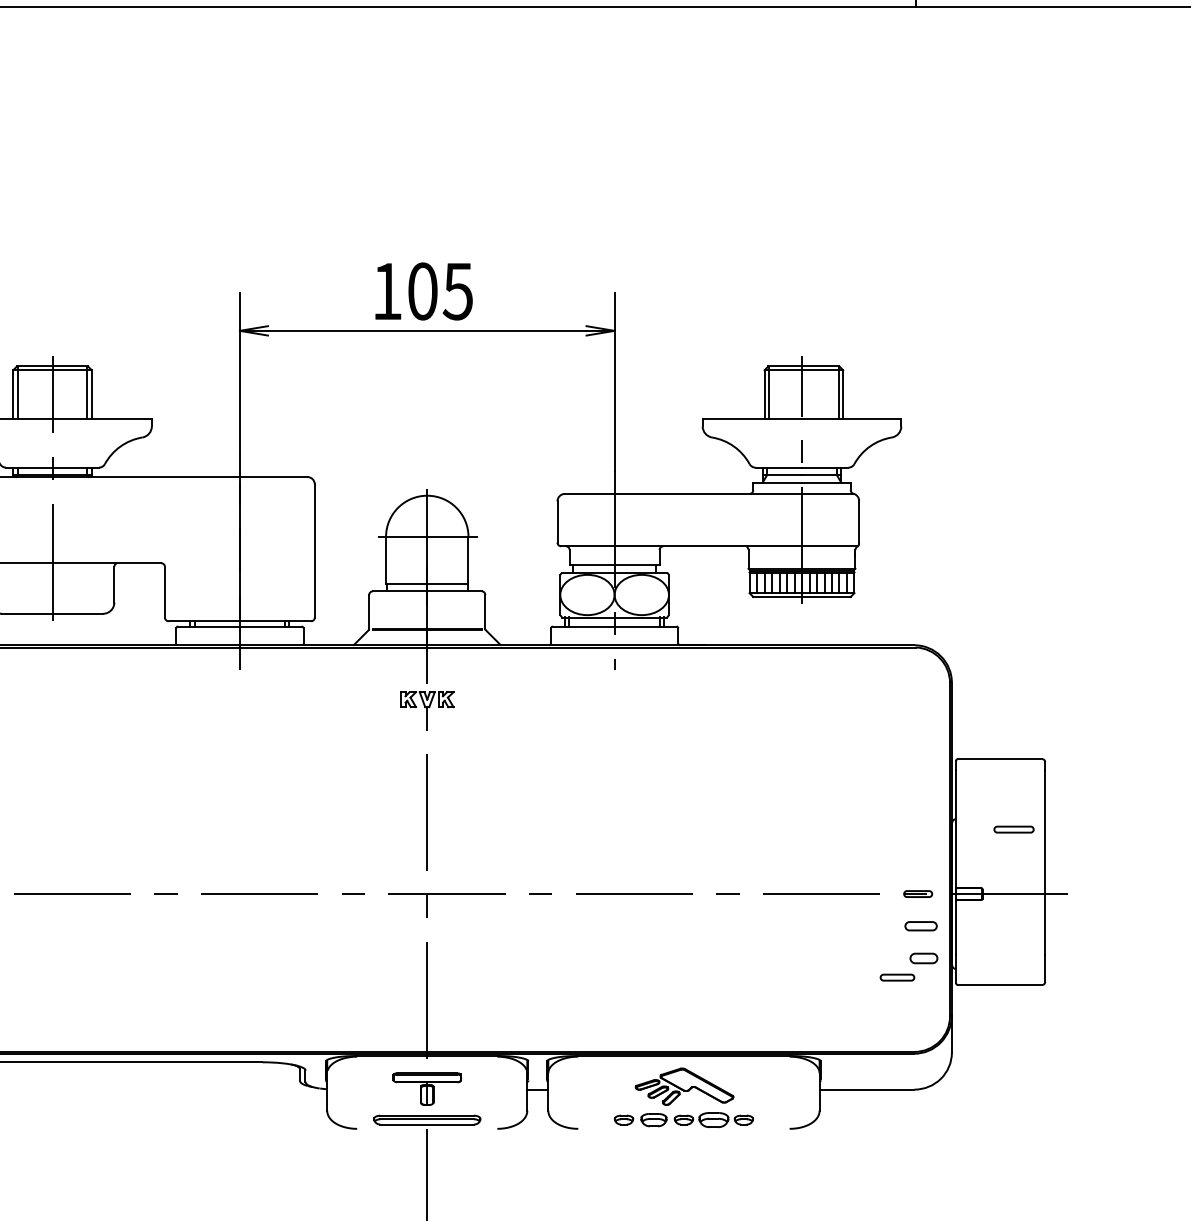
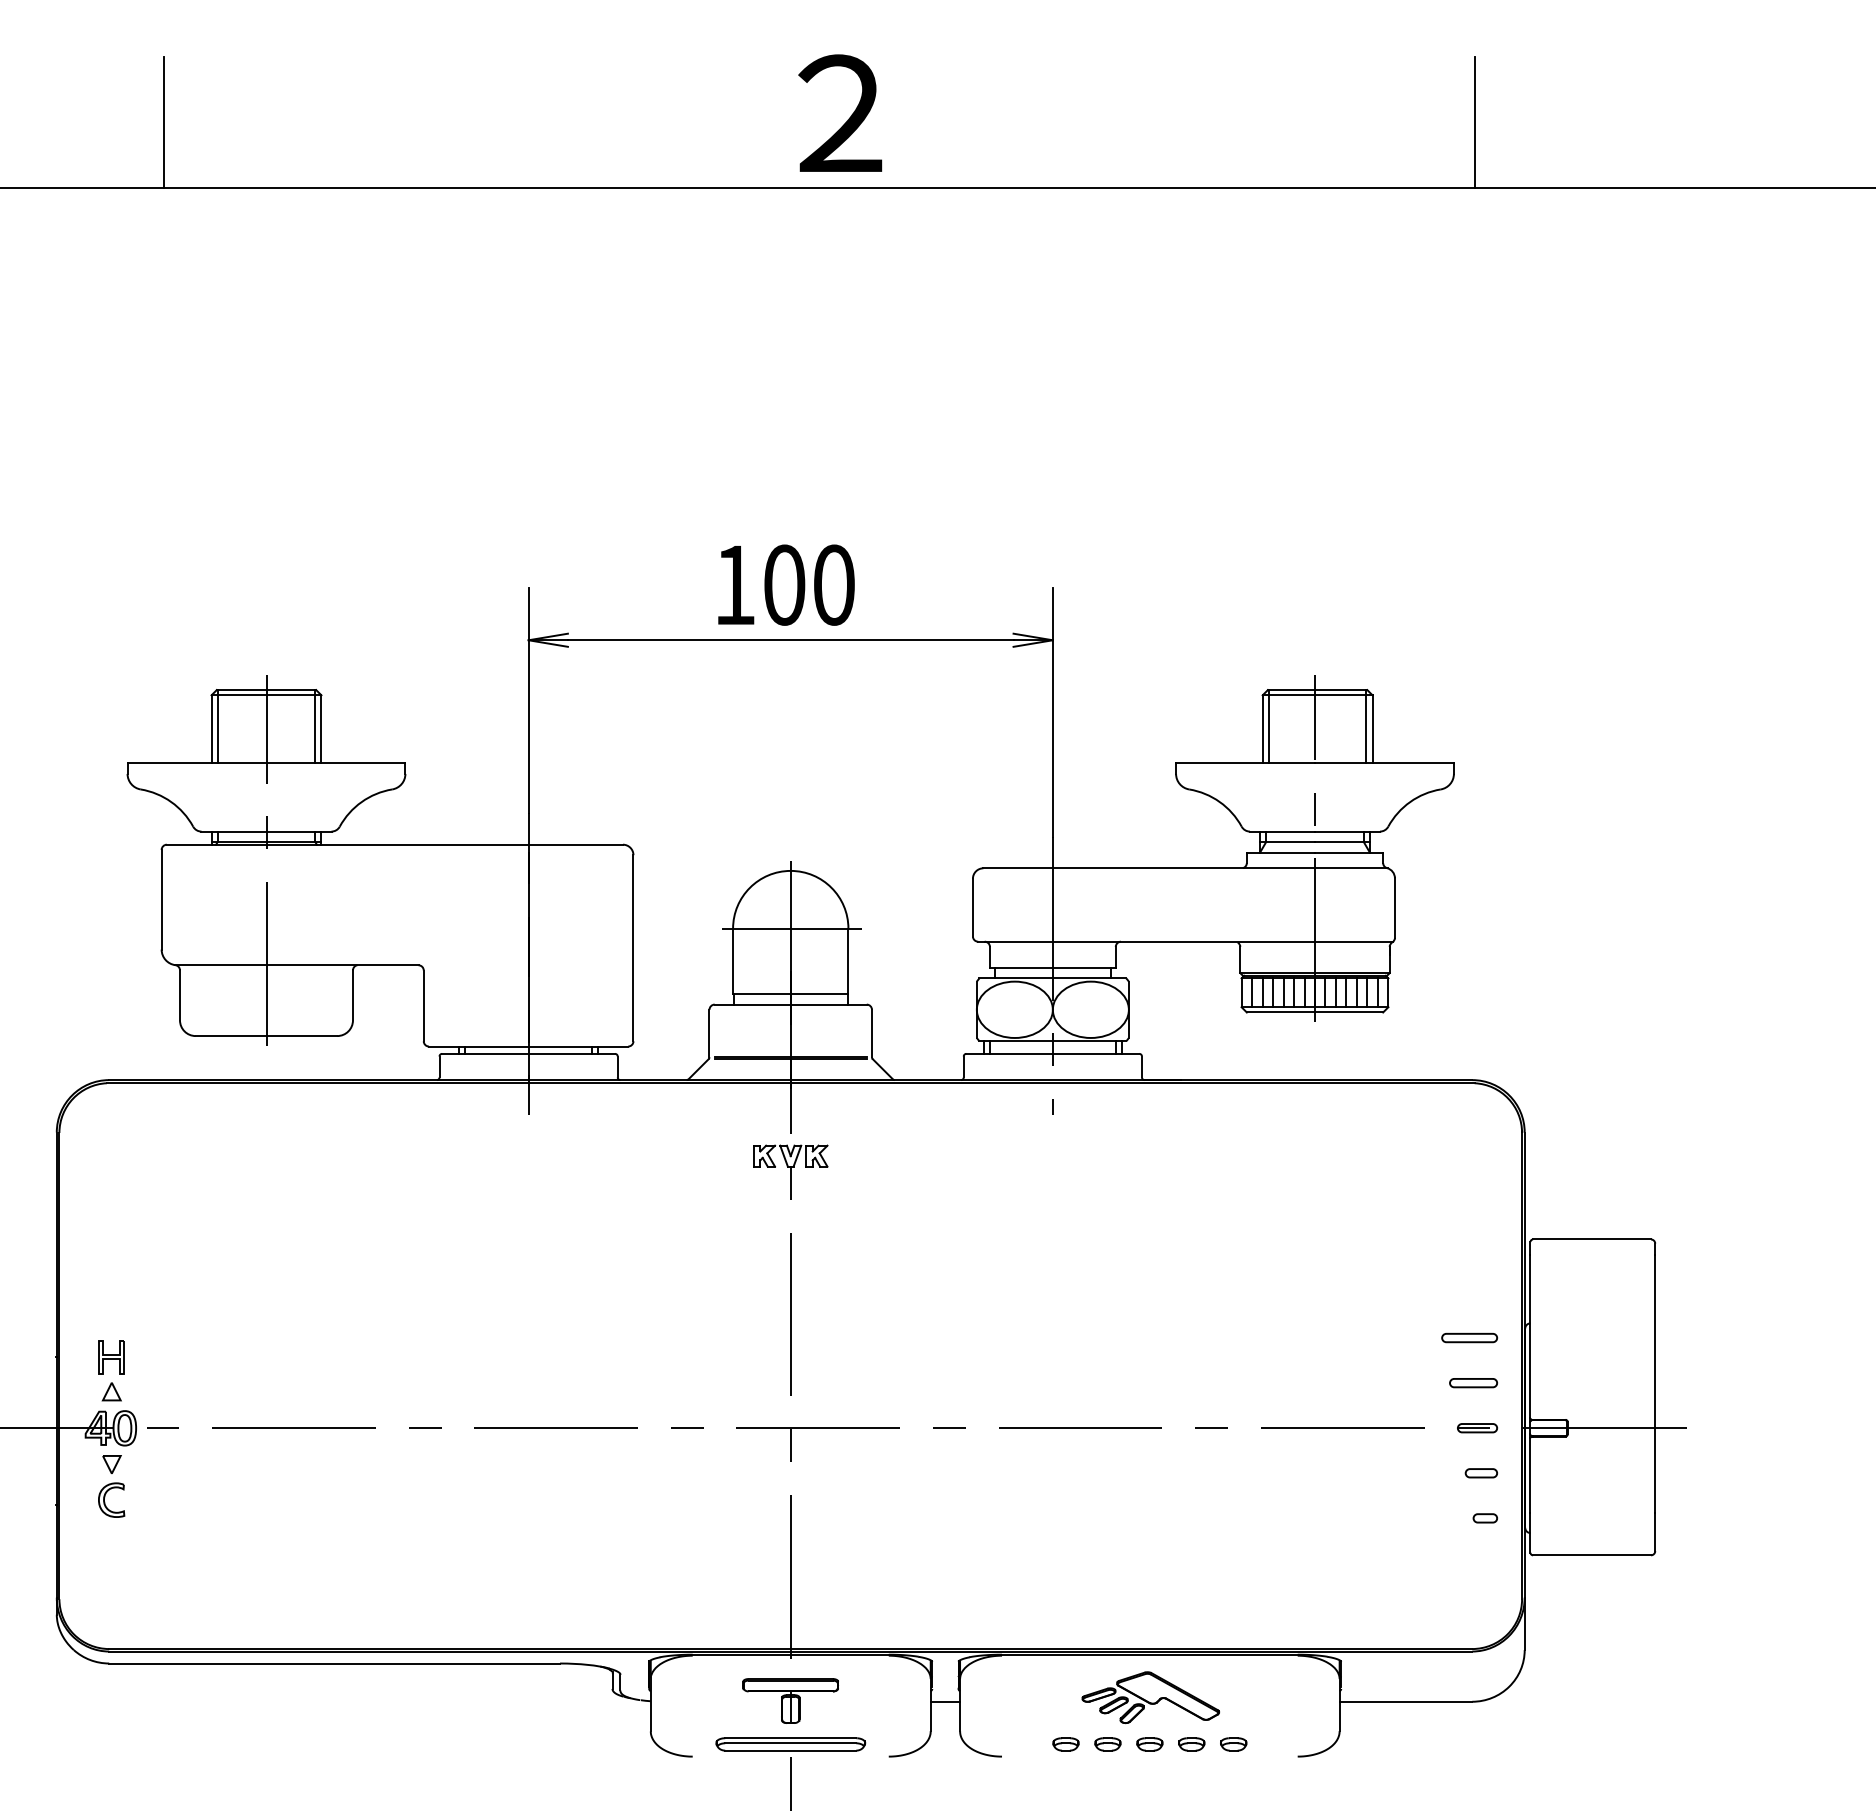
text: (457, 291) -> (833, 584), 105 -> 100
part: (1013, 829) -> (1469, 1338), moved
part: (920, 926) -> (1480, 1473), size x0.71
part: (923, 958) -> (1484, 1518), size x0.62
part: (897, 977) -> (1473, 1383), moved
part: (653, 1120) -> (1107, 1744), size x0.71
part: (713, 1120) -> (1191, 1744), size x0.62

